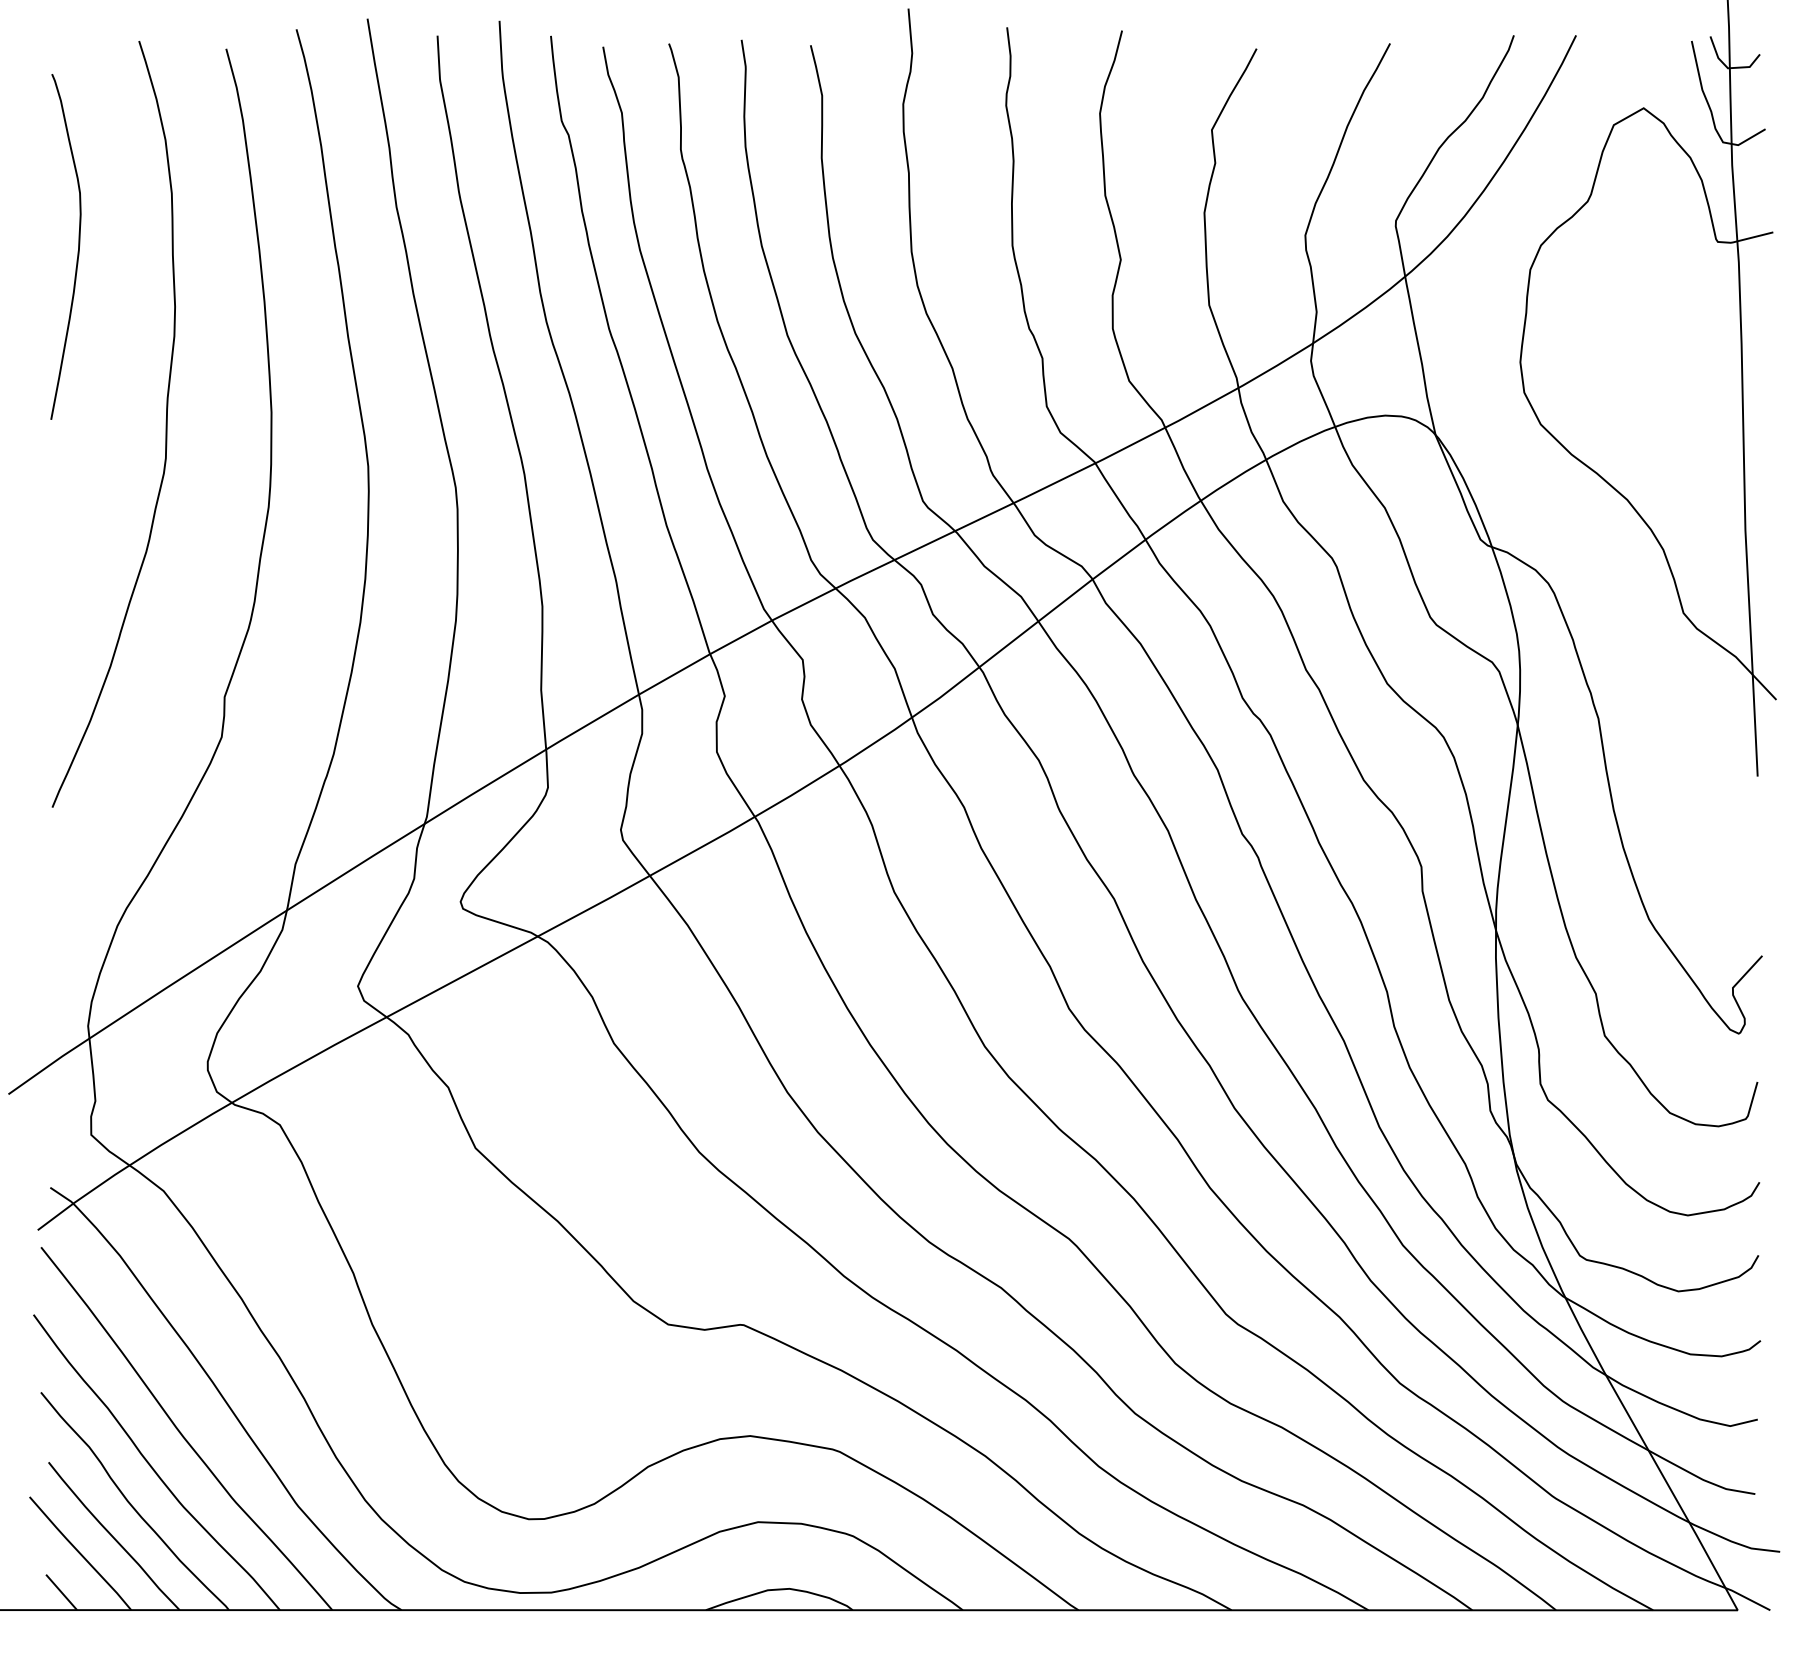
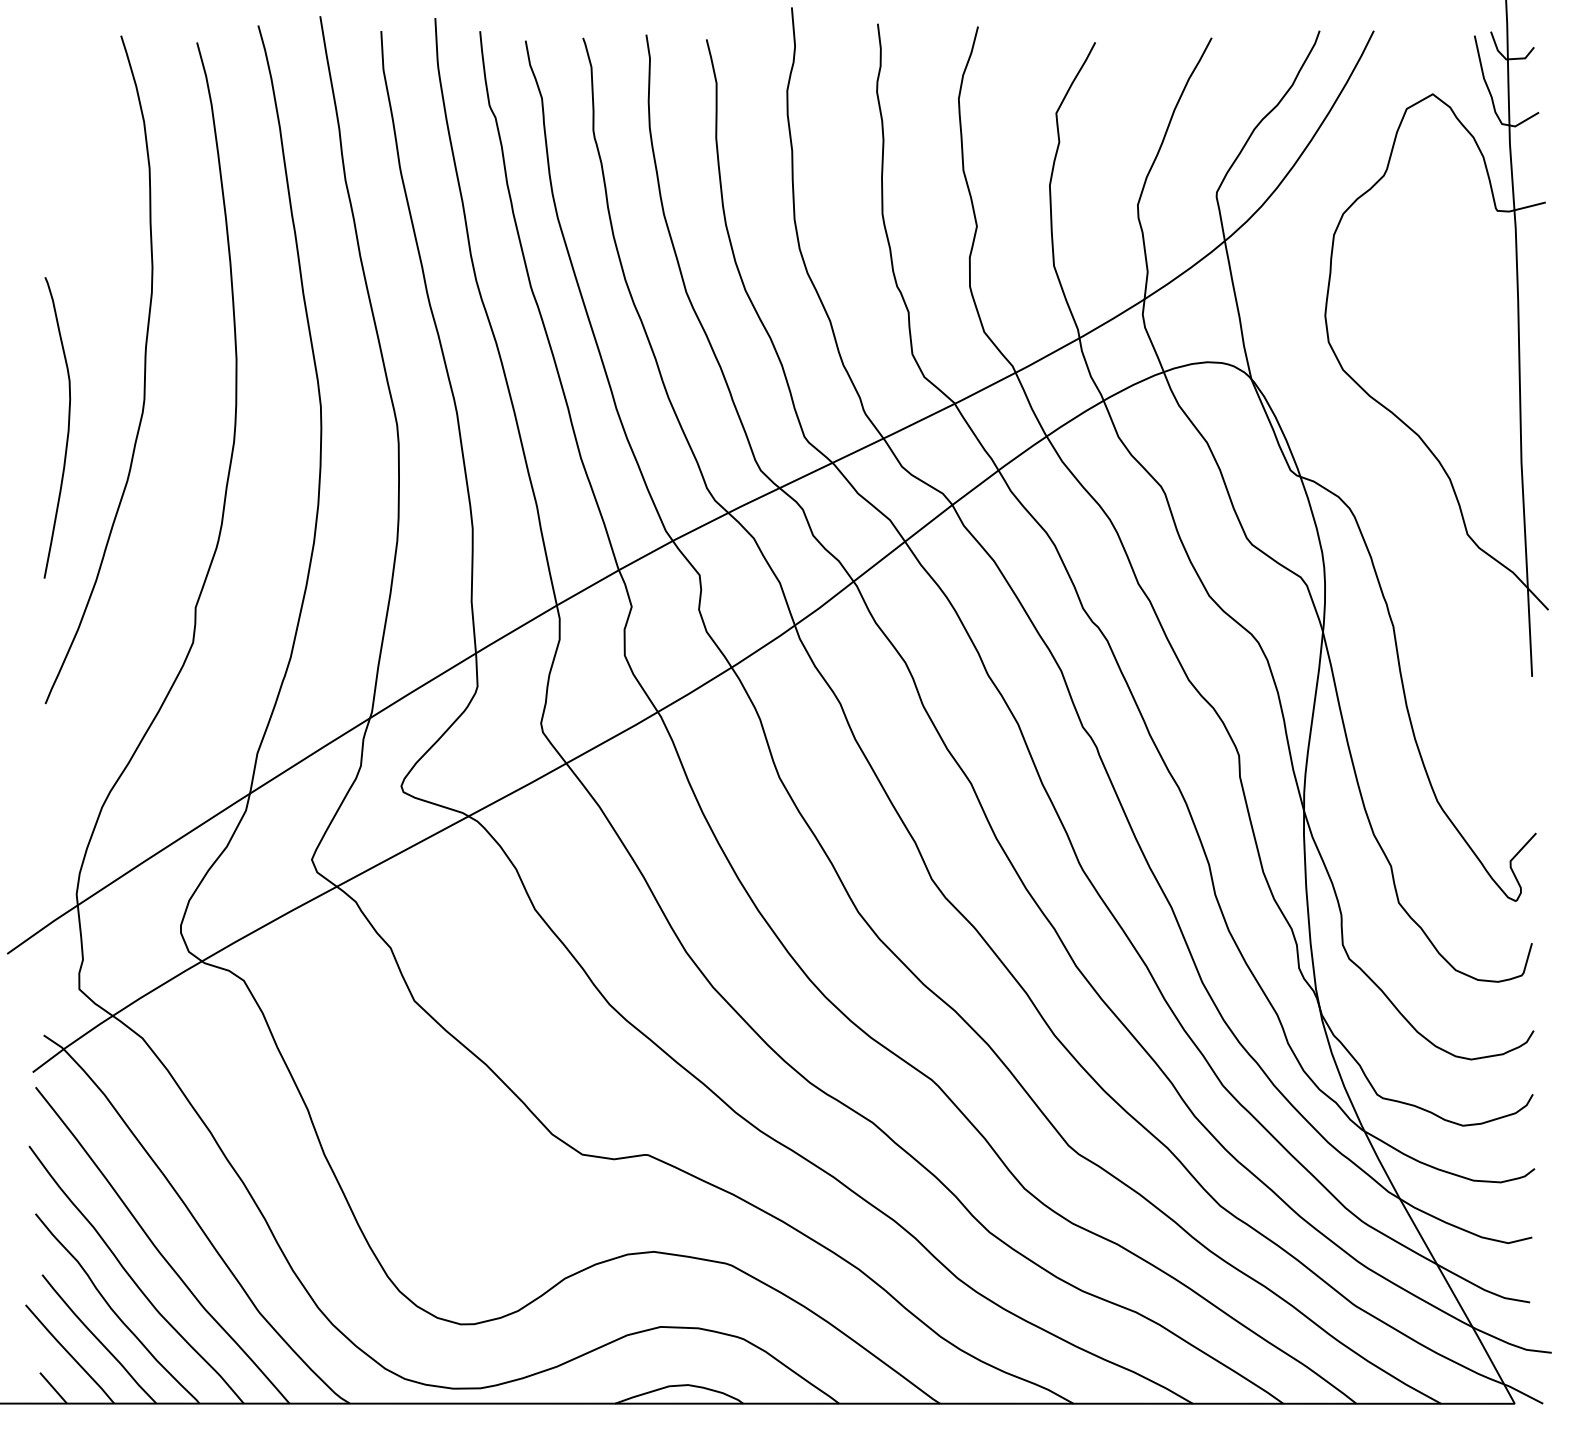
curve: (78, 246) -> (68, 427), moved

